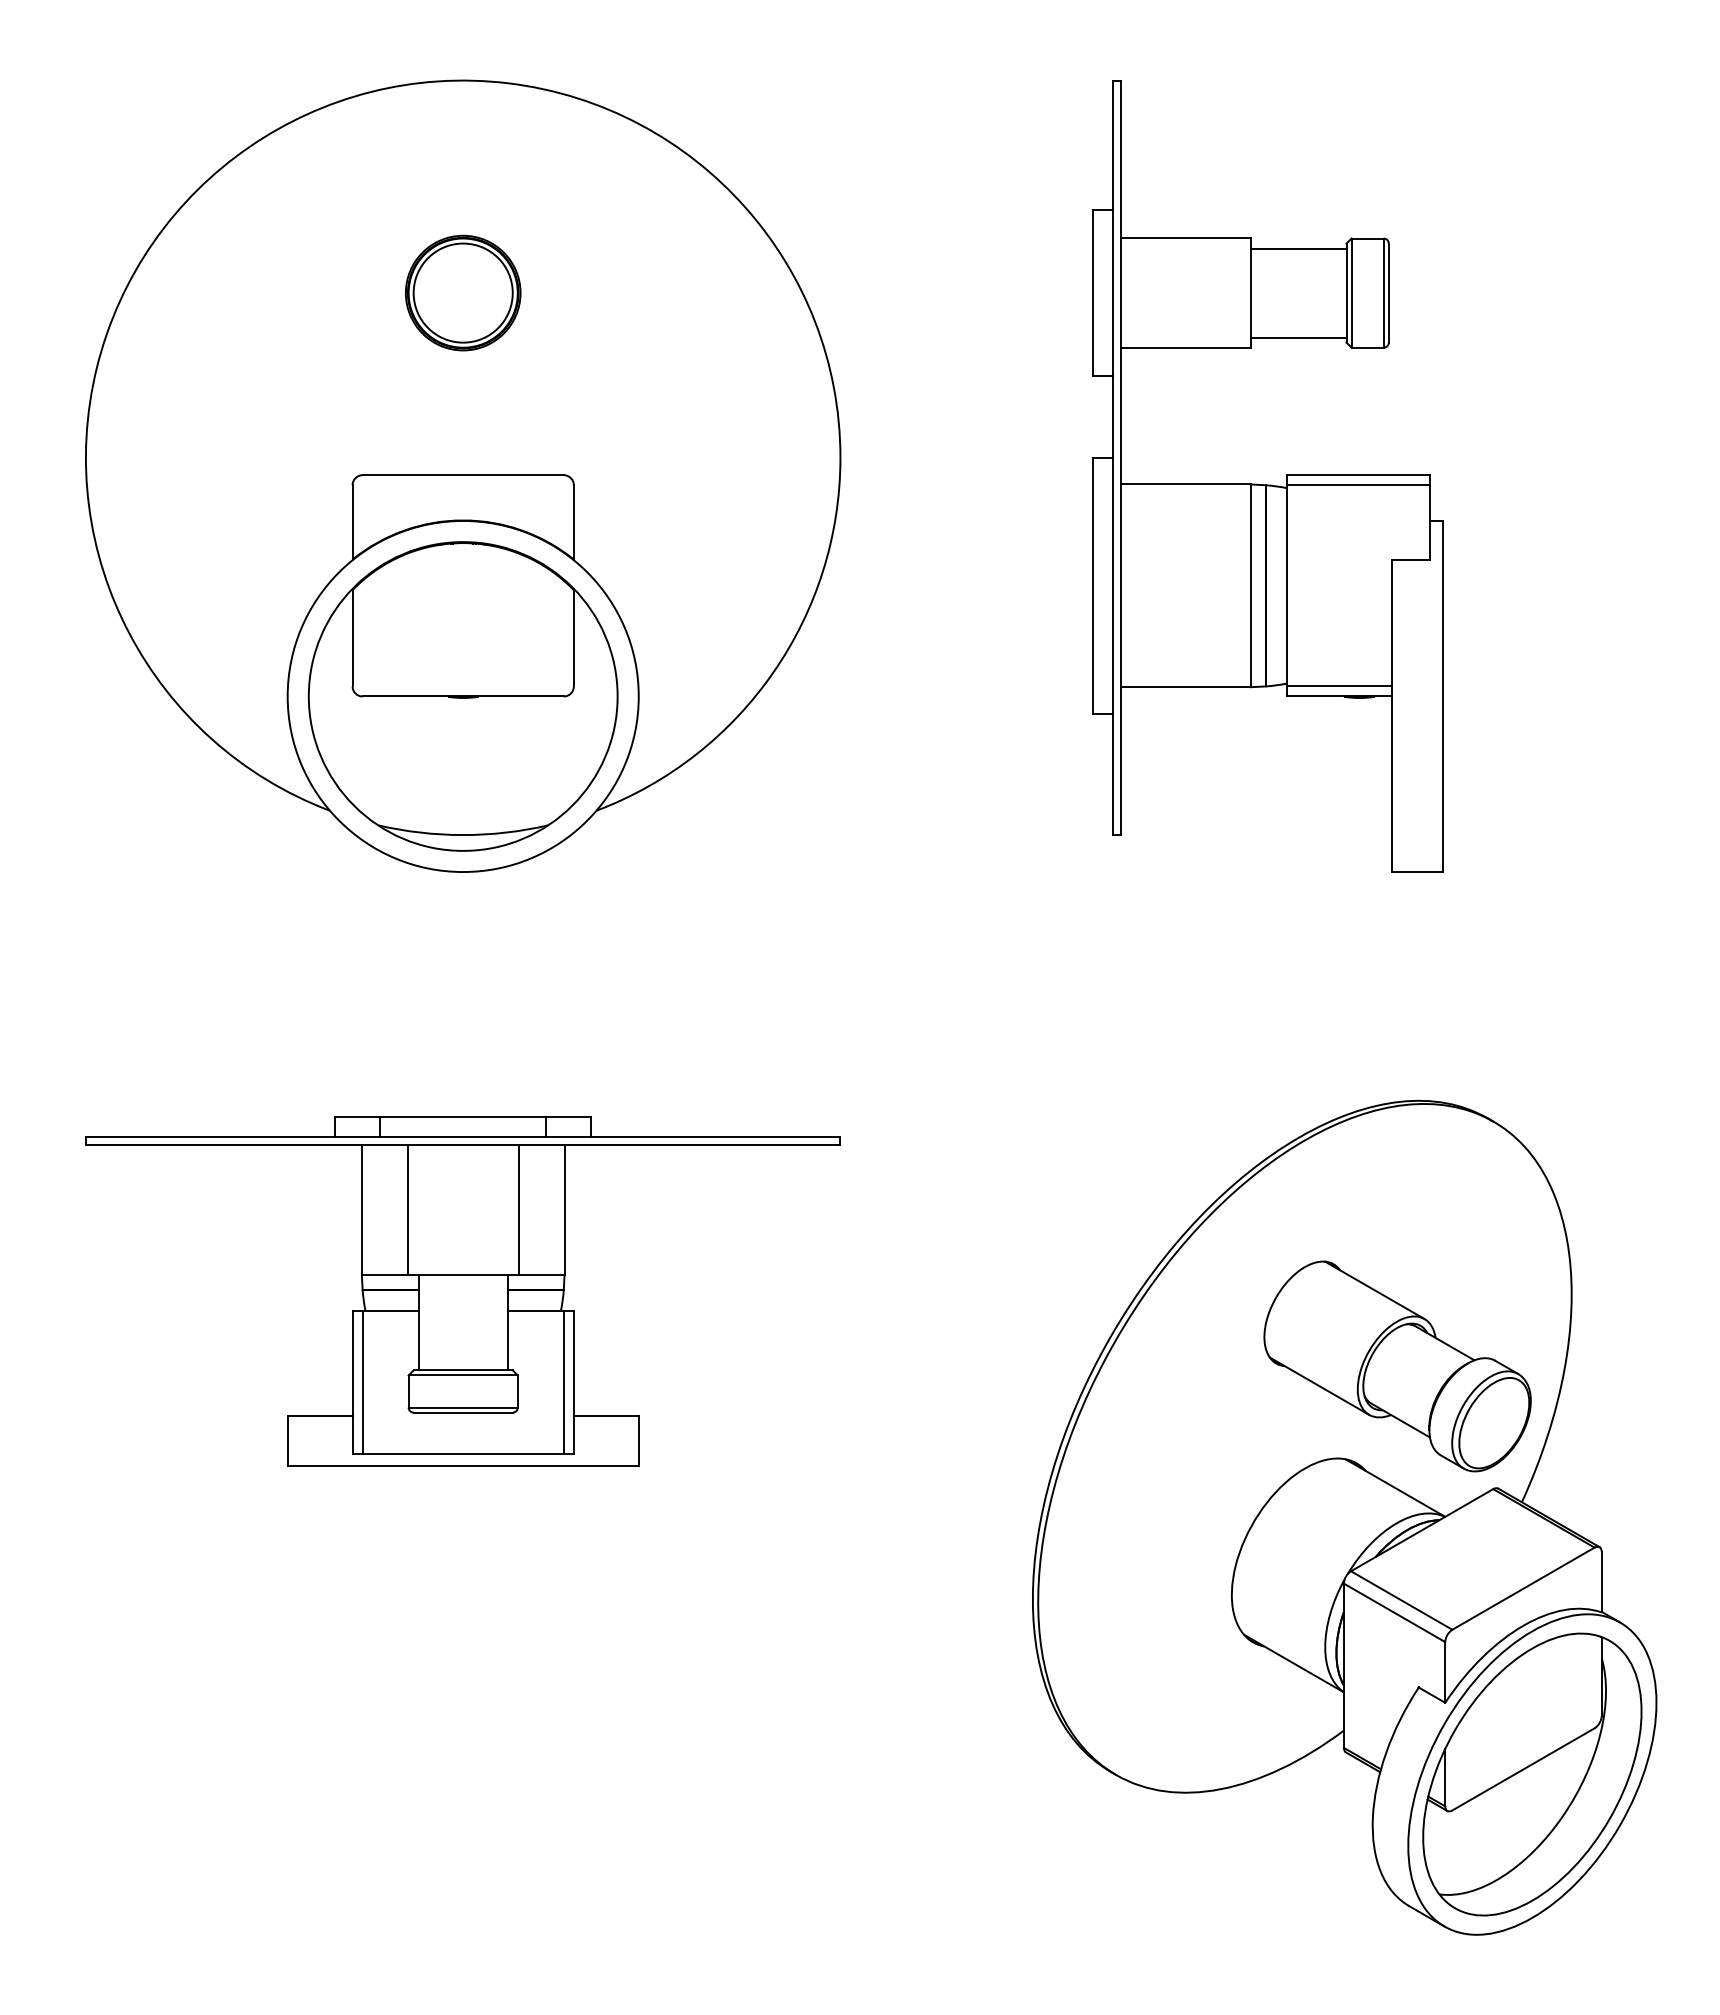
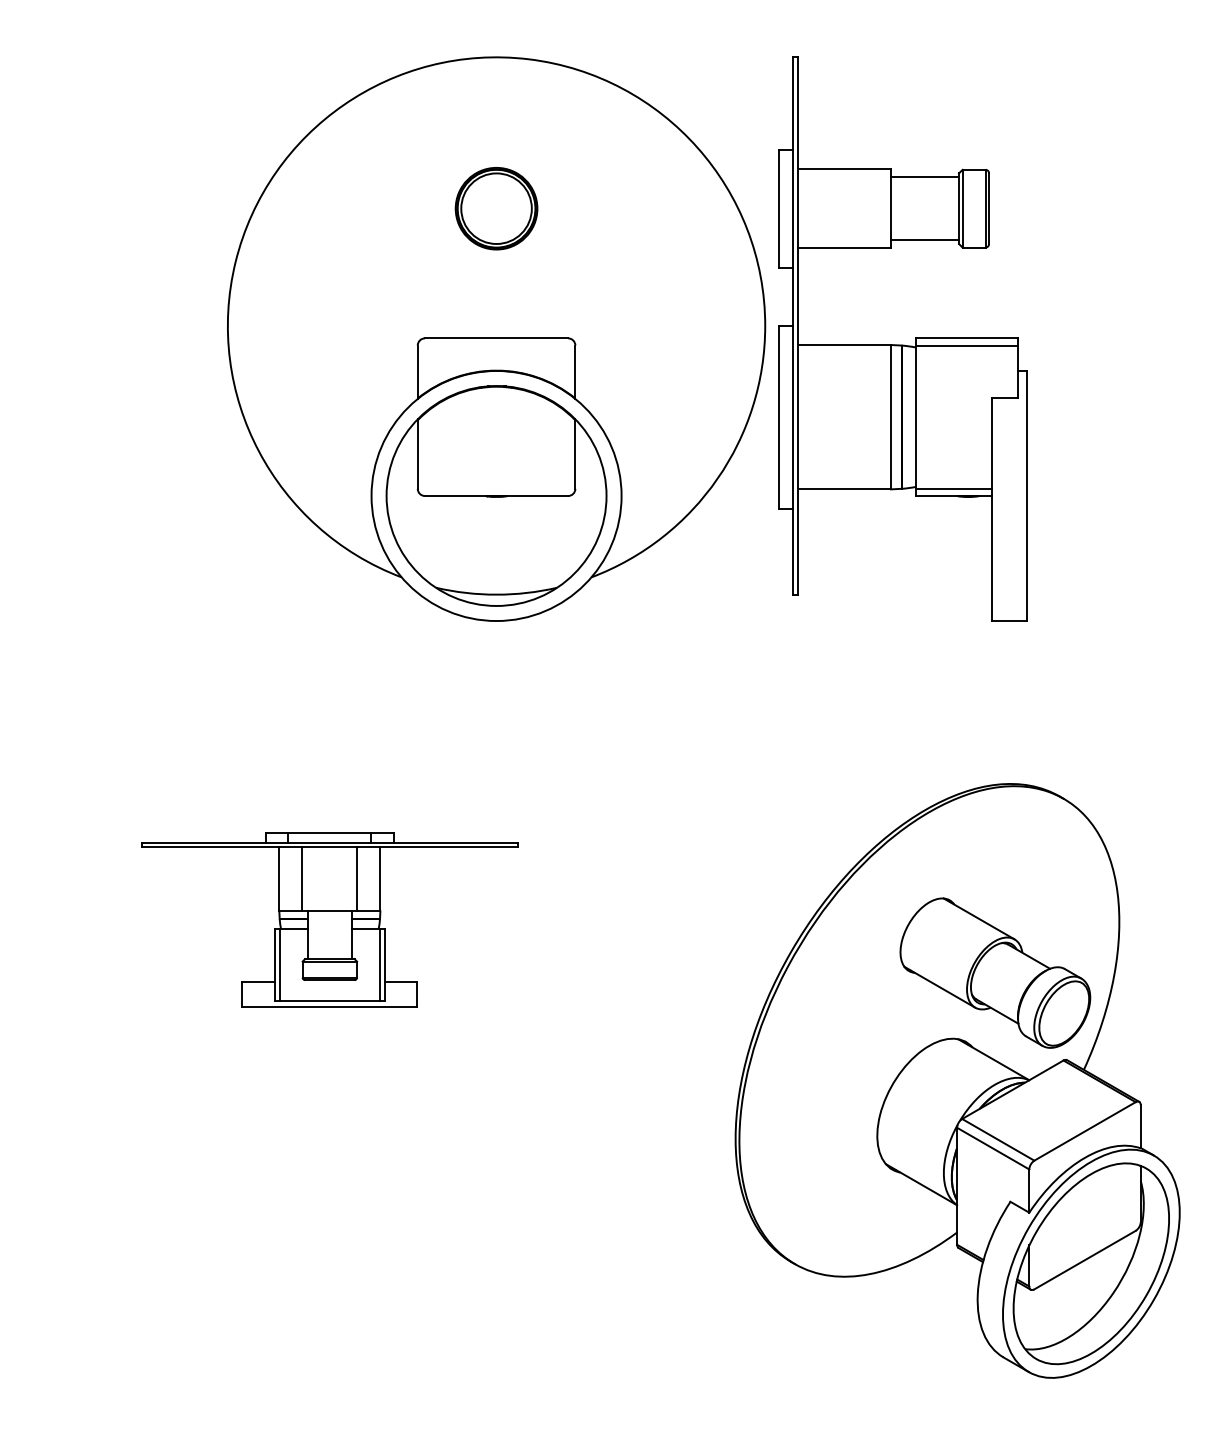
part: (463, 475) -> (496, 338), moved
part: (462, 1291) -> (329, 919), size x0.7

